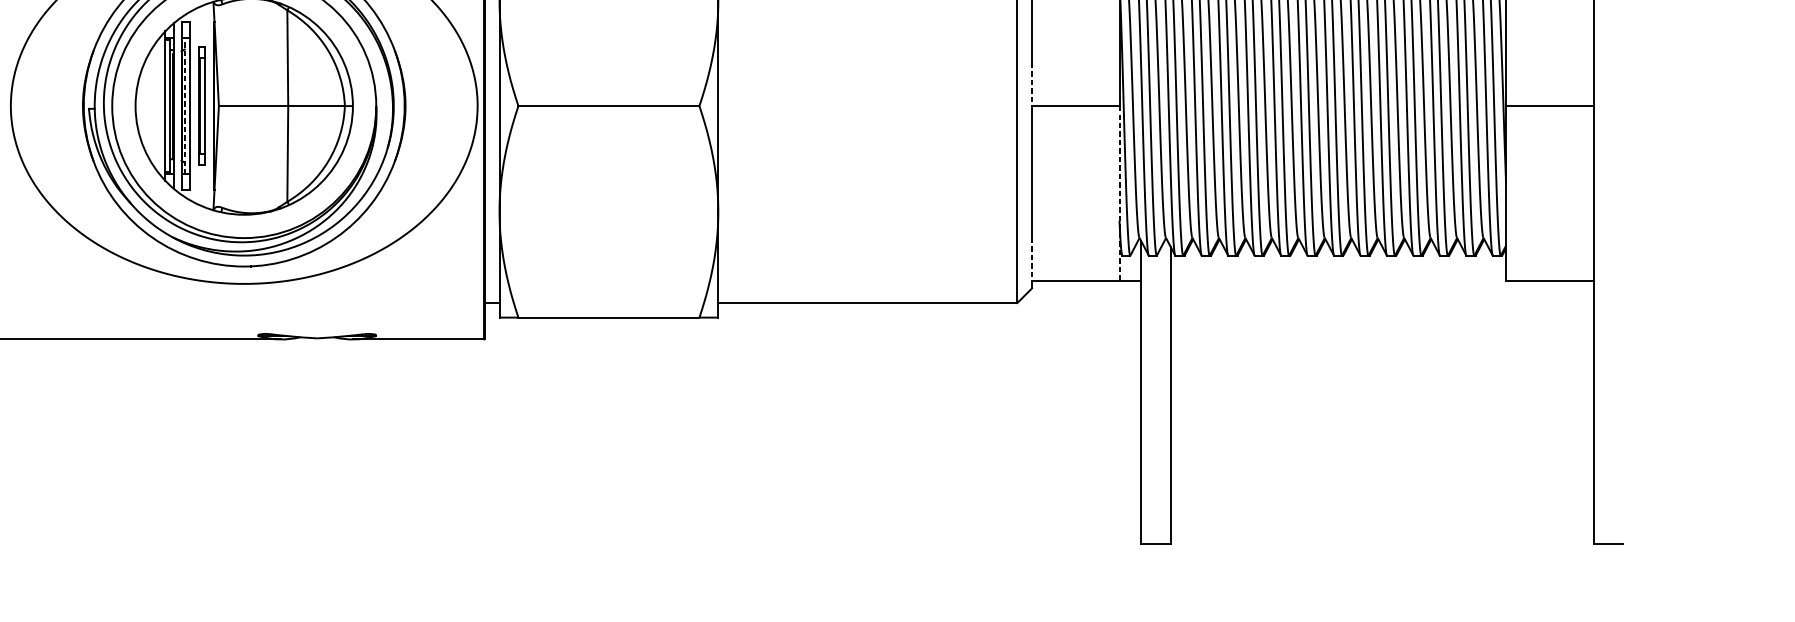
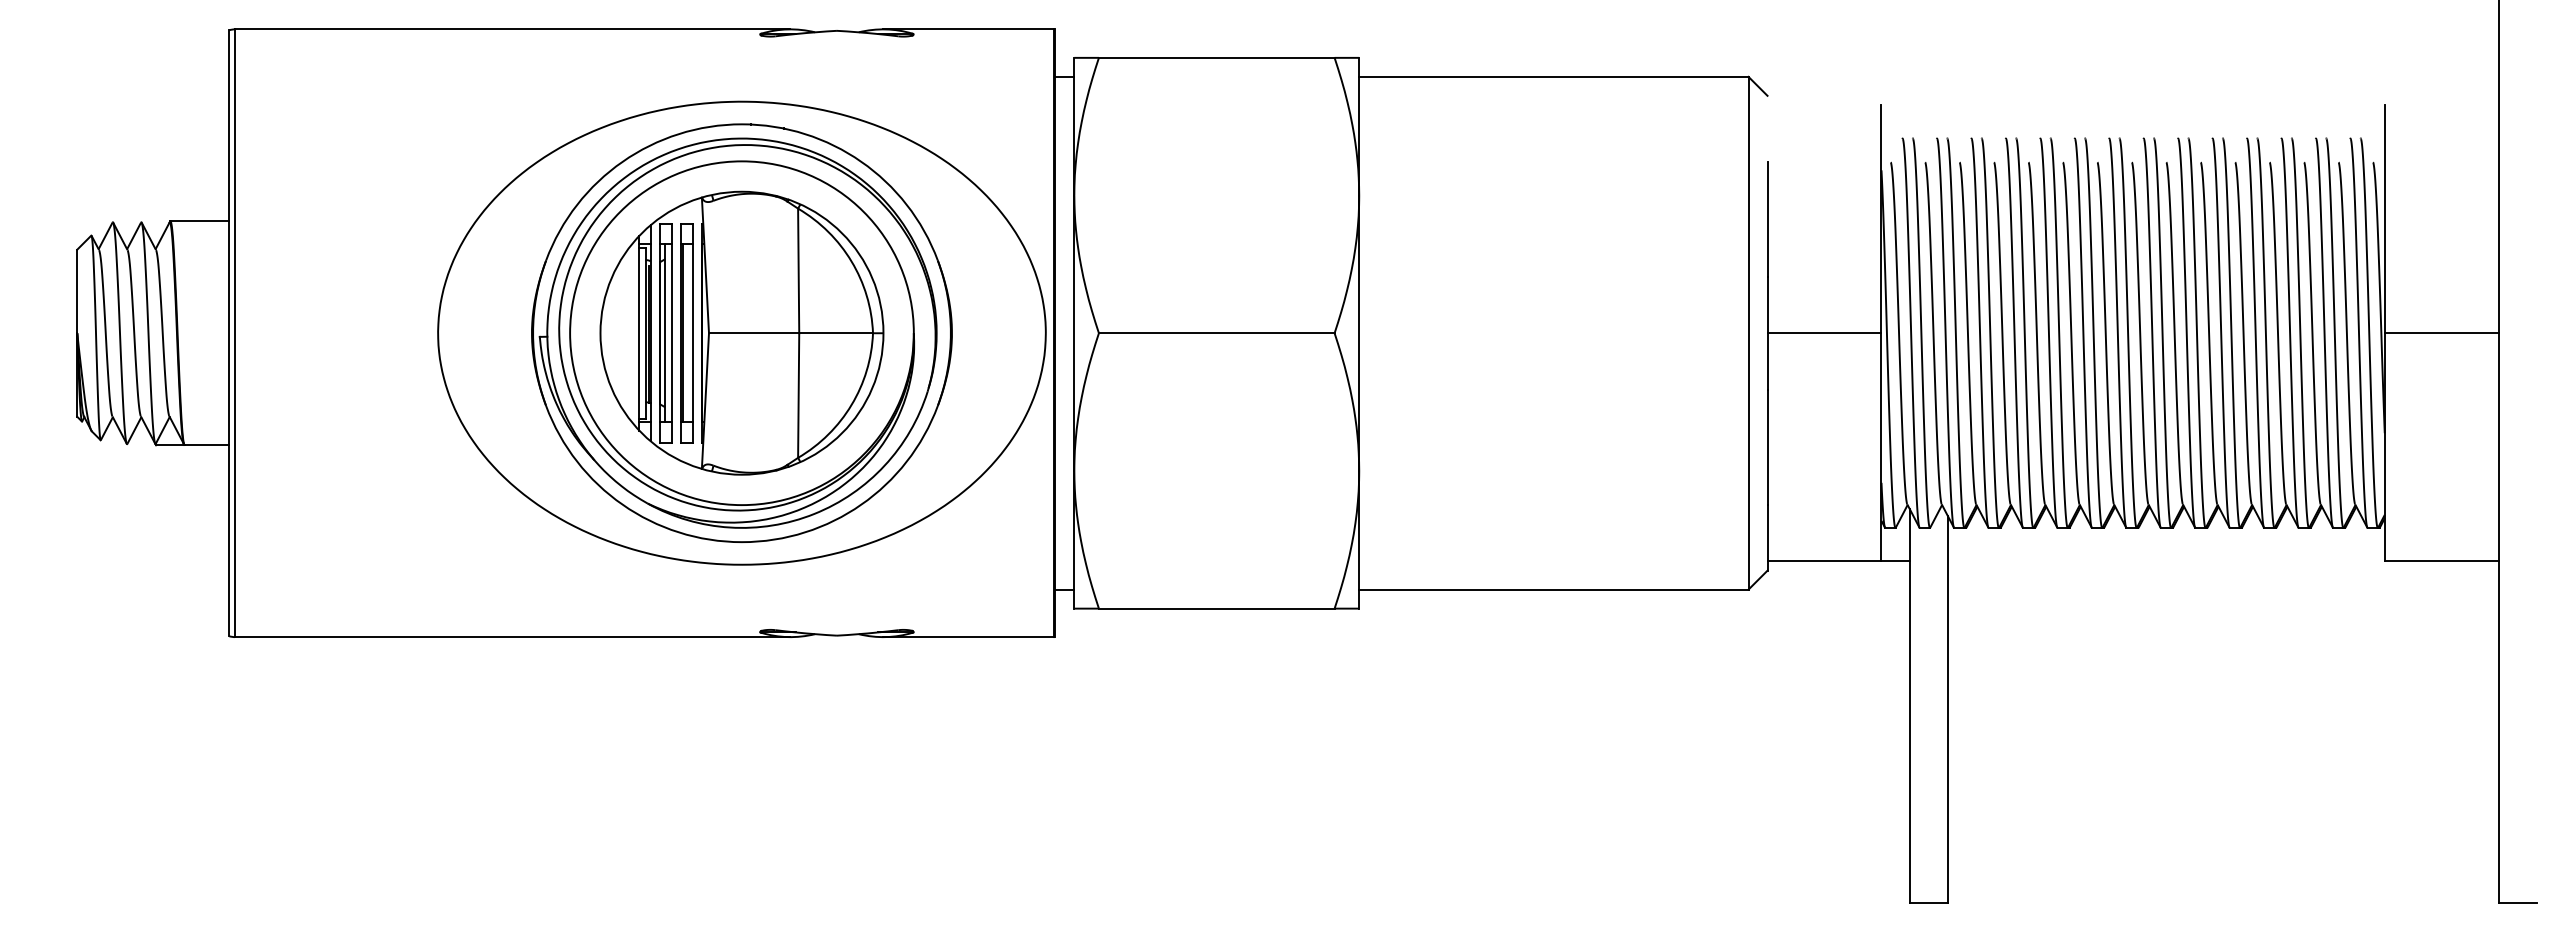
line: (1031, 84) -> (1767, 305), dashed -> solid
line: (184, 106) -> (664, 333), dashed -> solid
part: (201, 106) -> (686, 333), size x1.43
line: (1119, 193) -> (1881, 447), dashed -> solid
line: (1031, 259) -> (1767, 533), dashed -> solid

